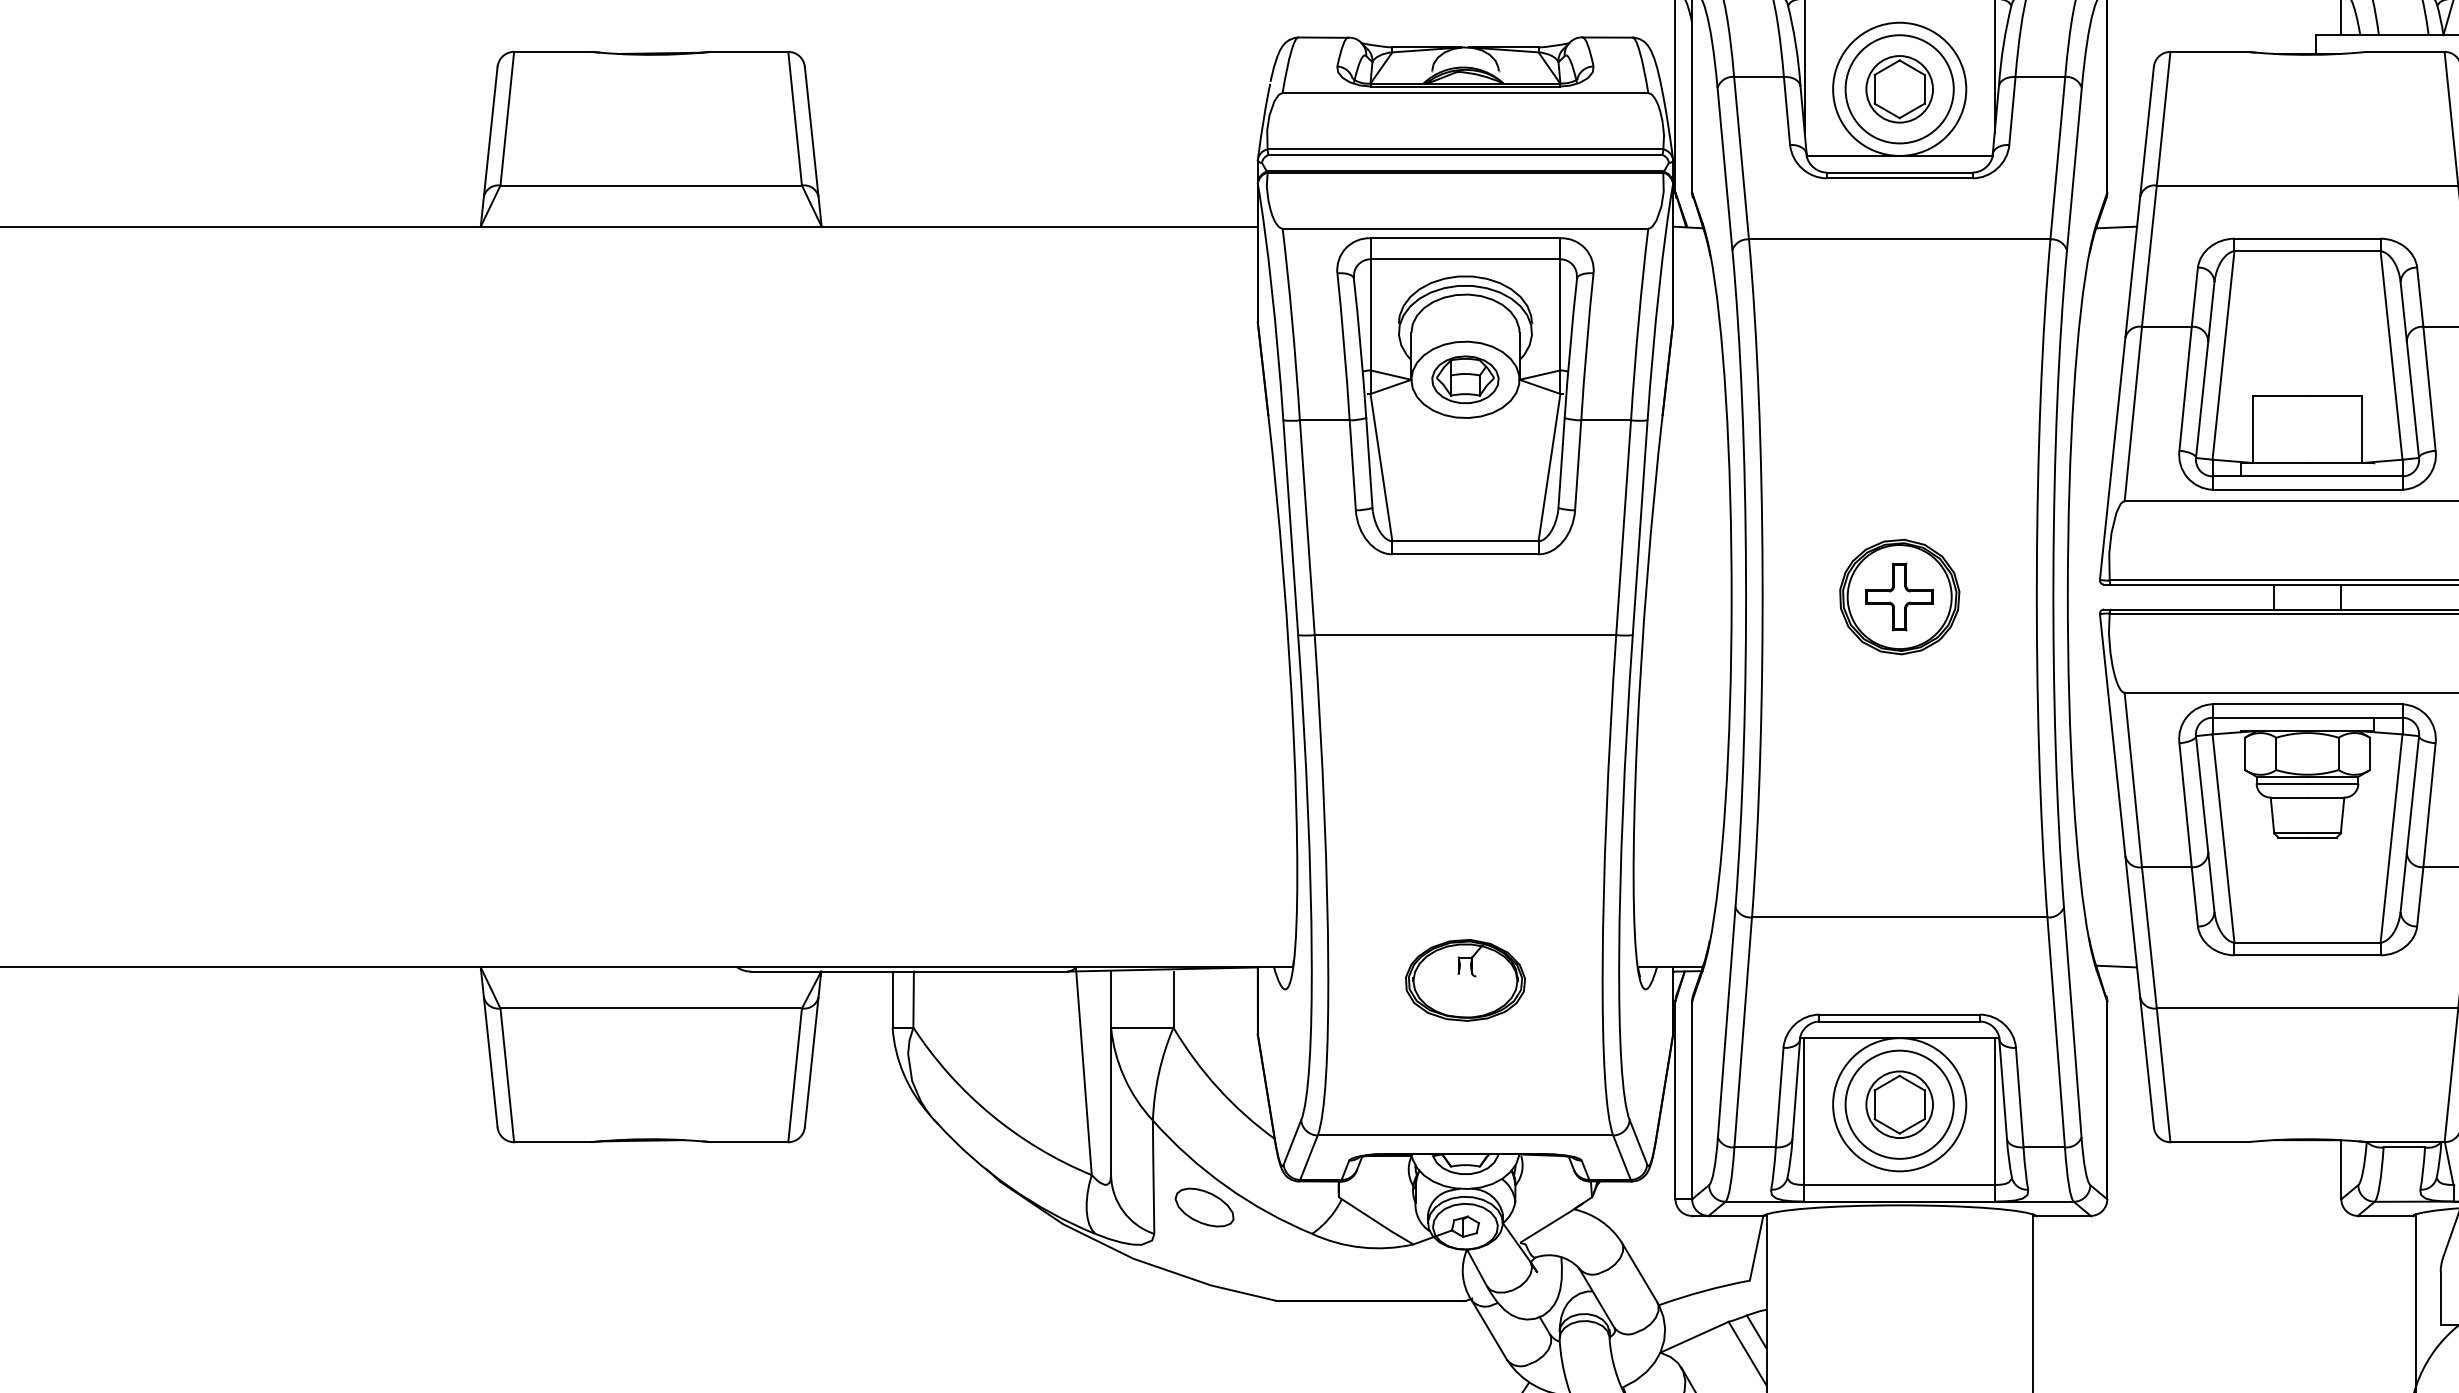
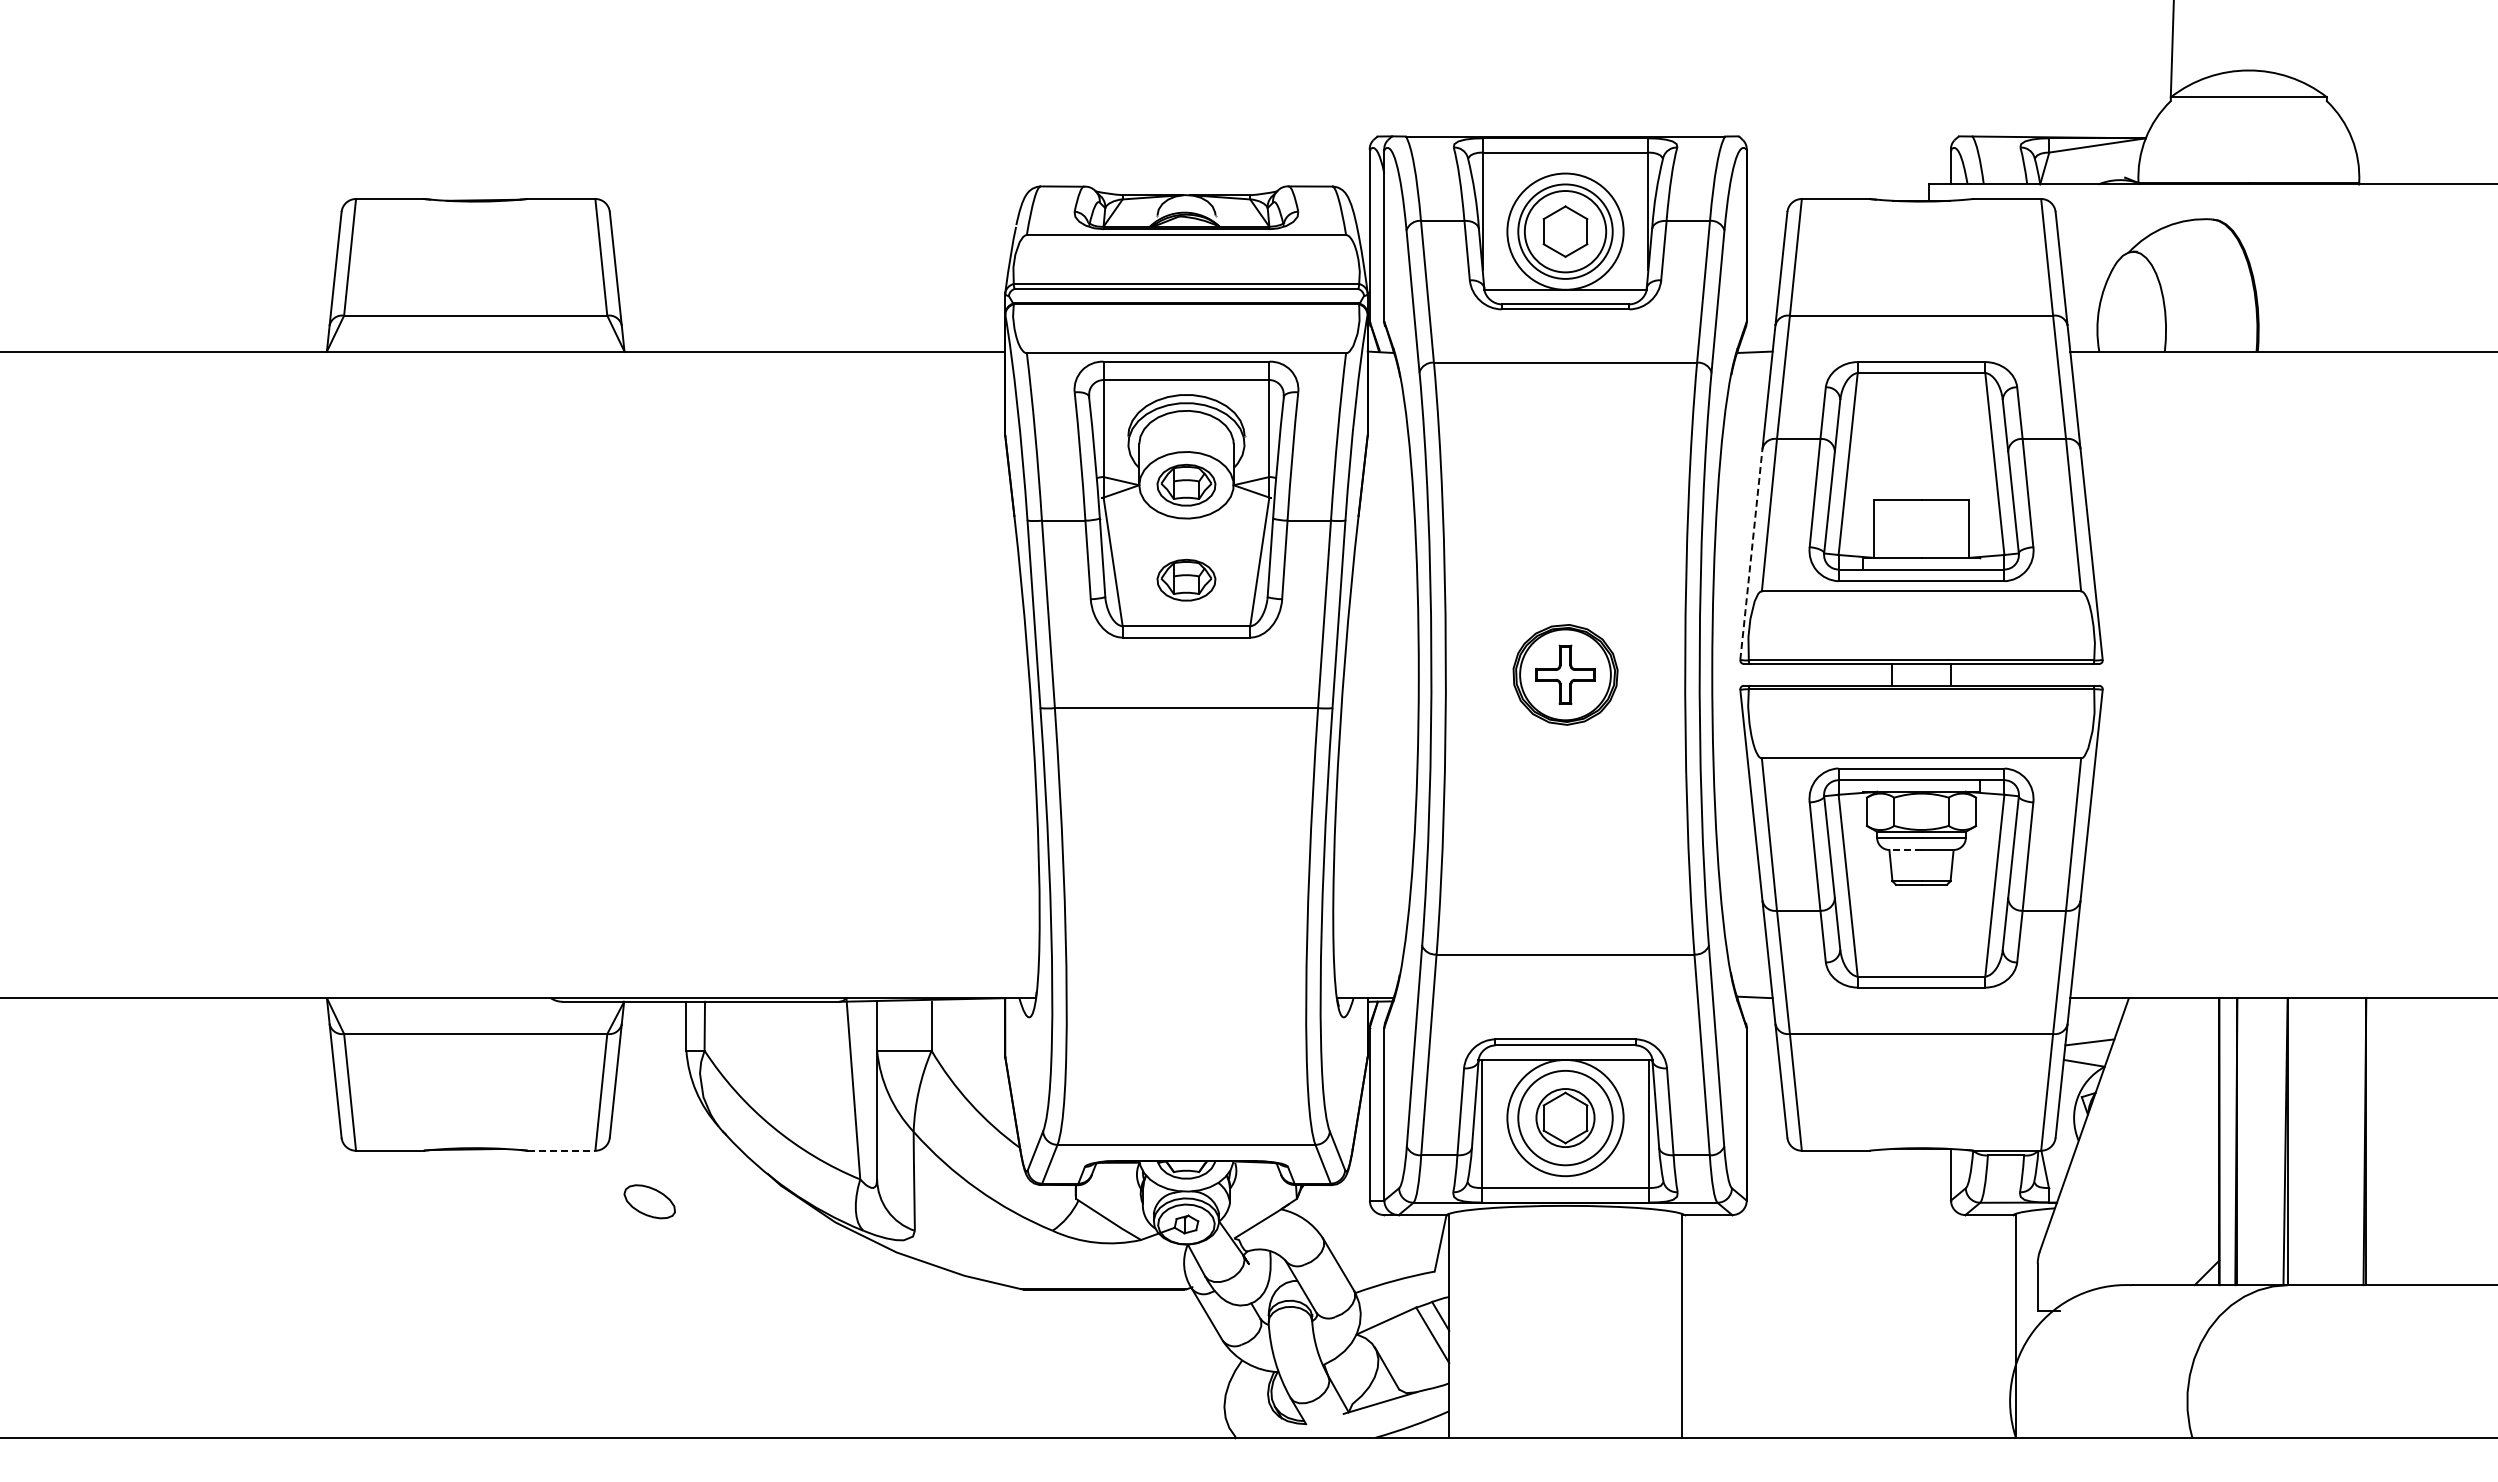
circle: (1899, 89) -> (1565, 231), size x1.4
line: (2112, 457) -> (1751, 553), solid -> dashed
part: (1465, 487) -> (1186, 579), added
line: (2288, 797) -> (1904, 849), solid -> dashed
part: (1465, 980) -> (1186, 1009), removed
line: (749, 1141) -> (561, 1150), solid -> dashed
part: (1204, 1207) -> (649, 1201), moved

